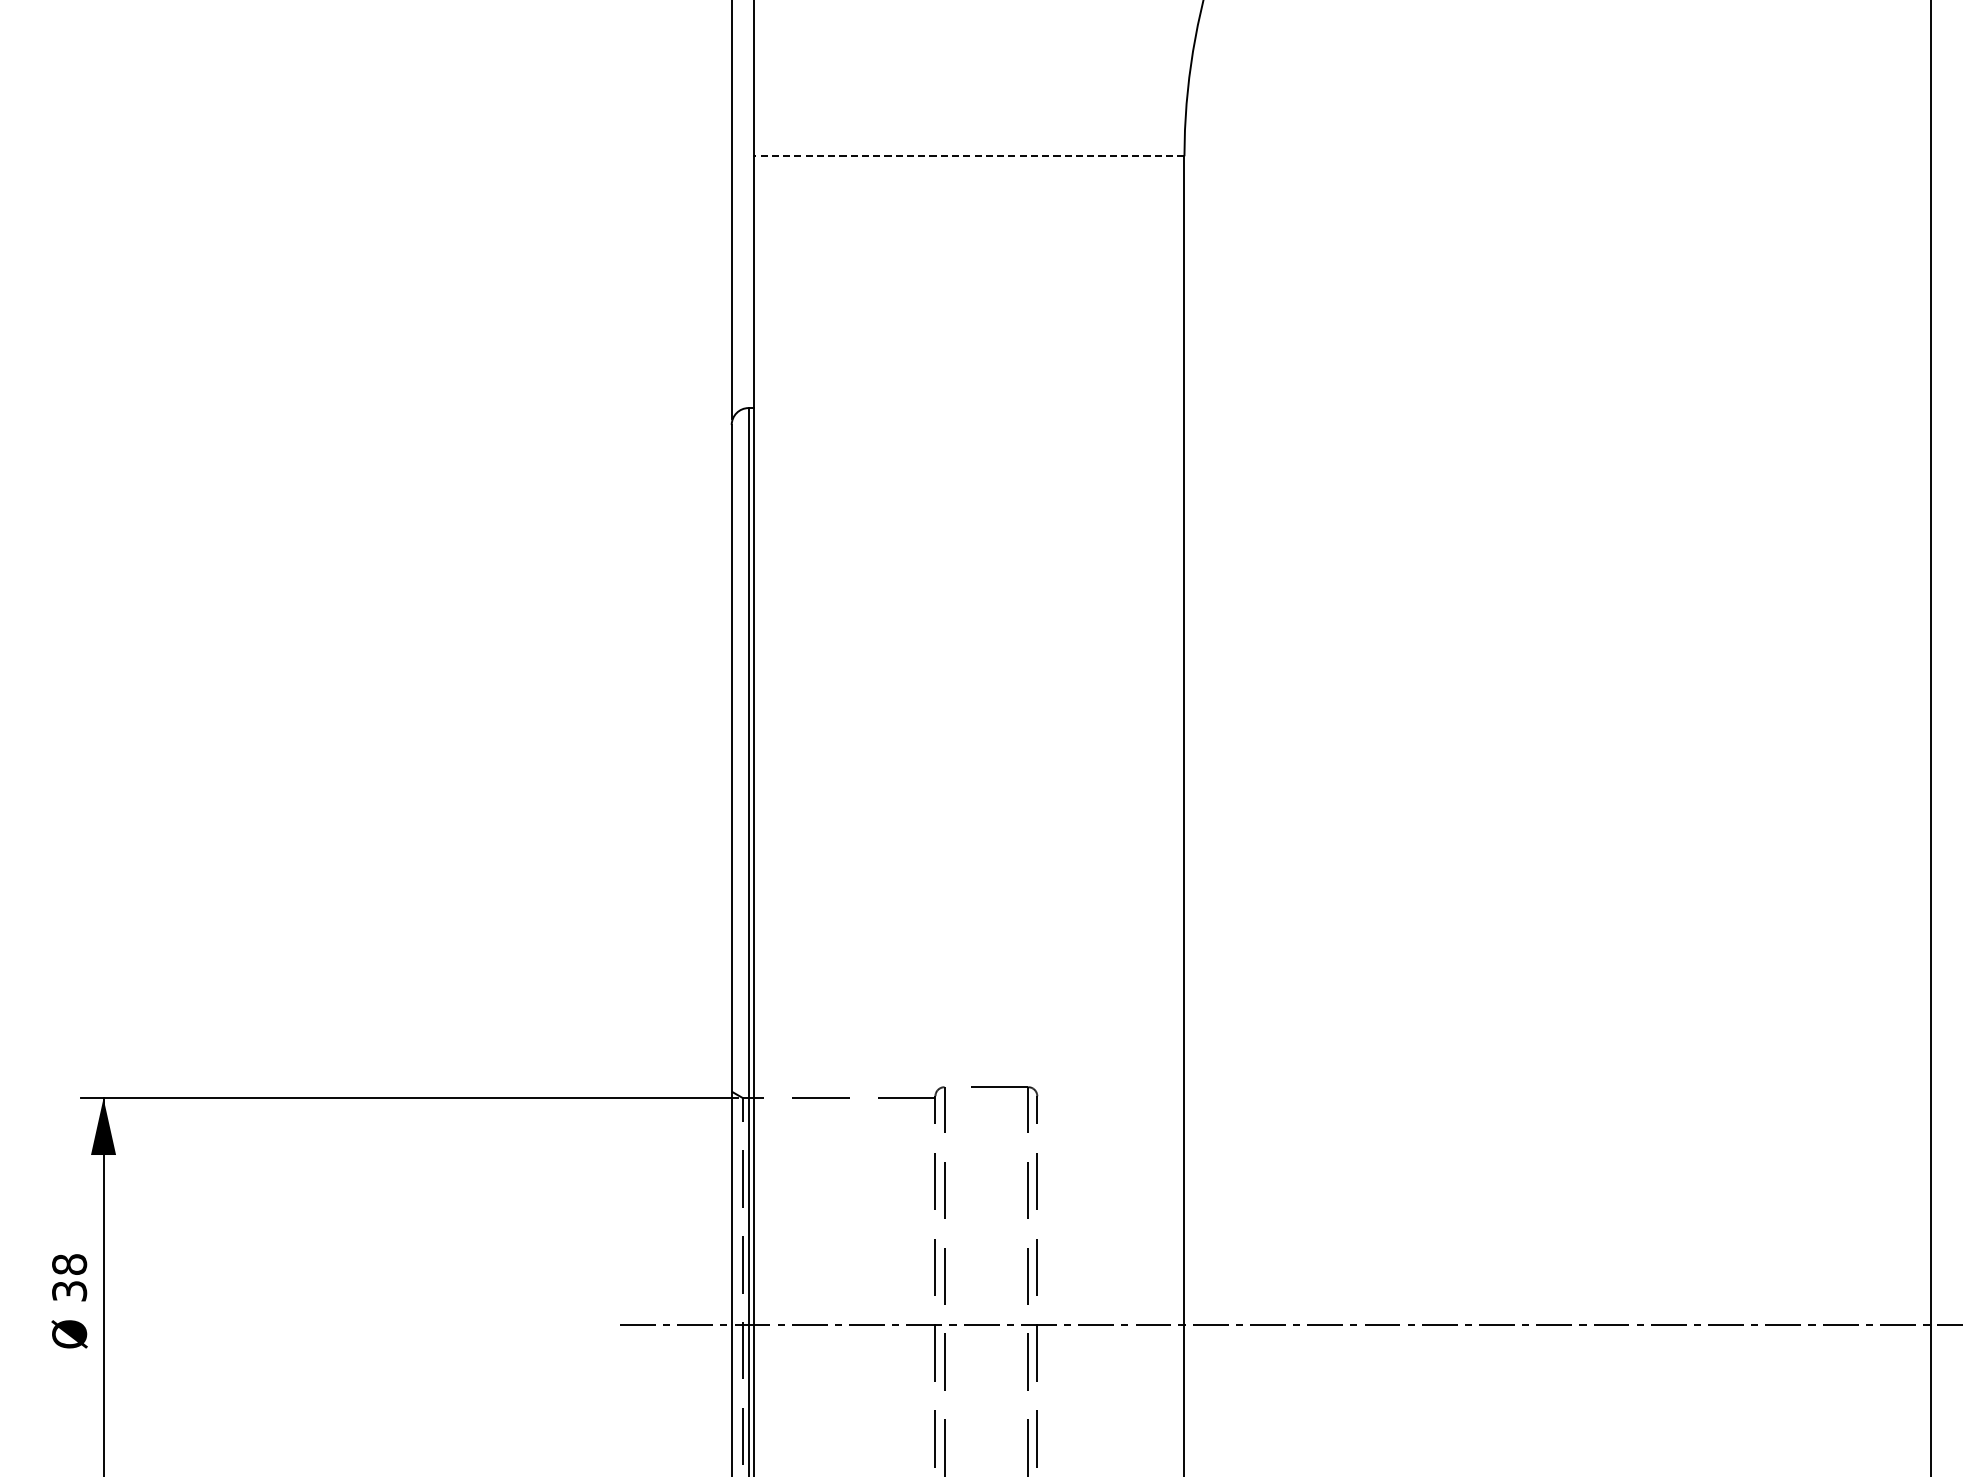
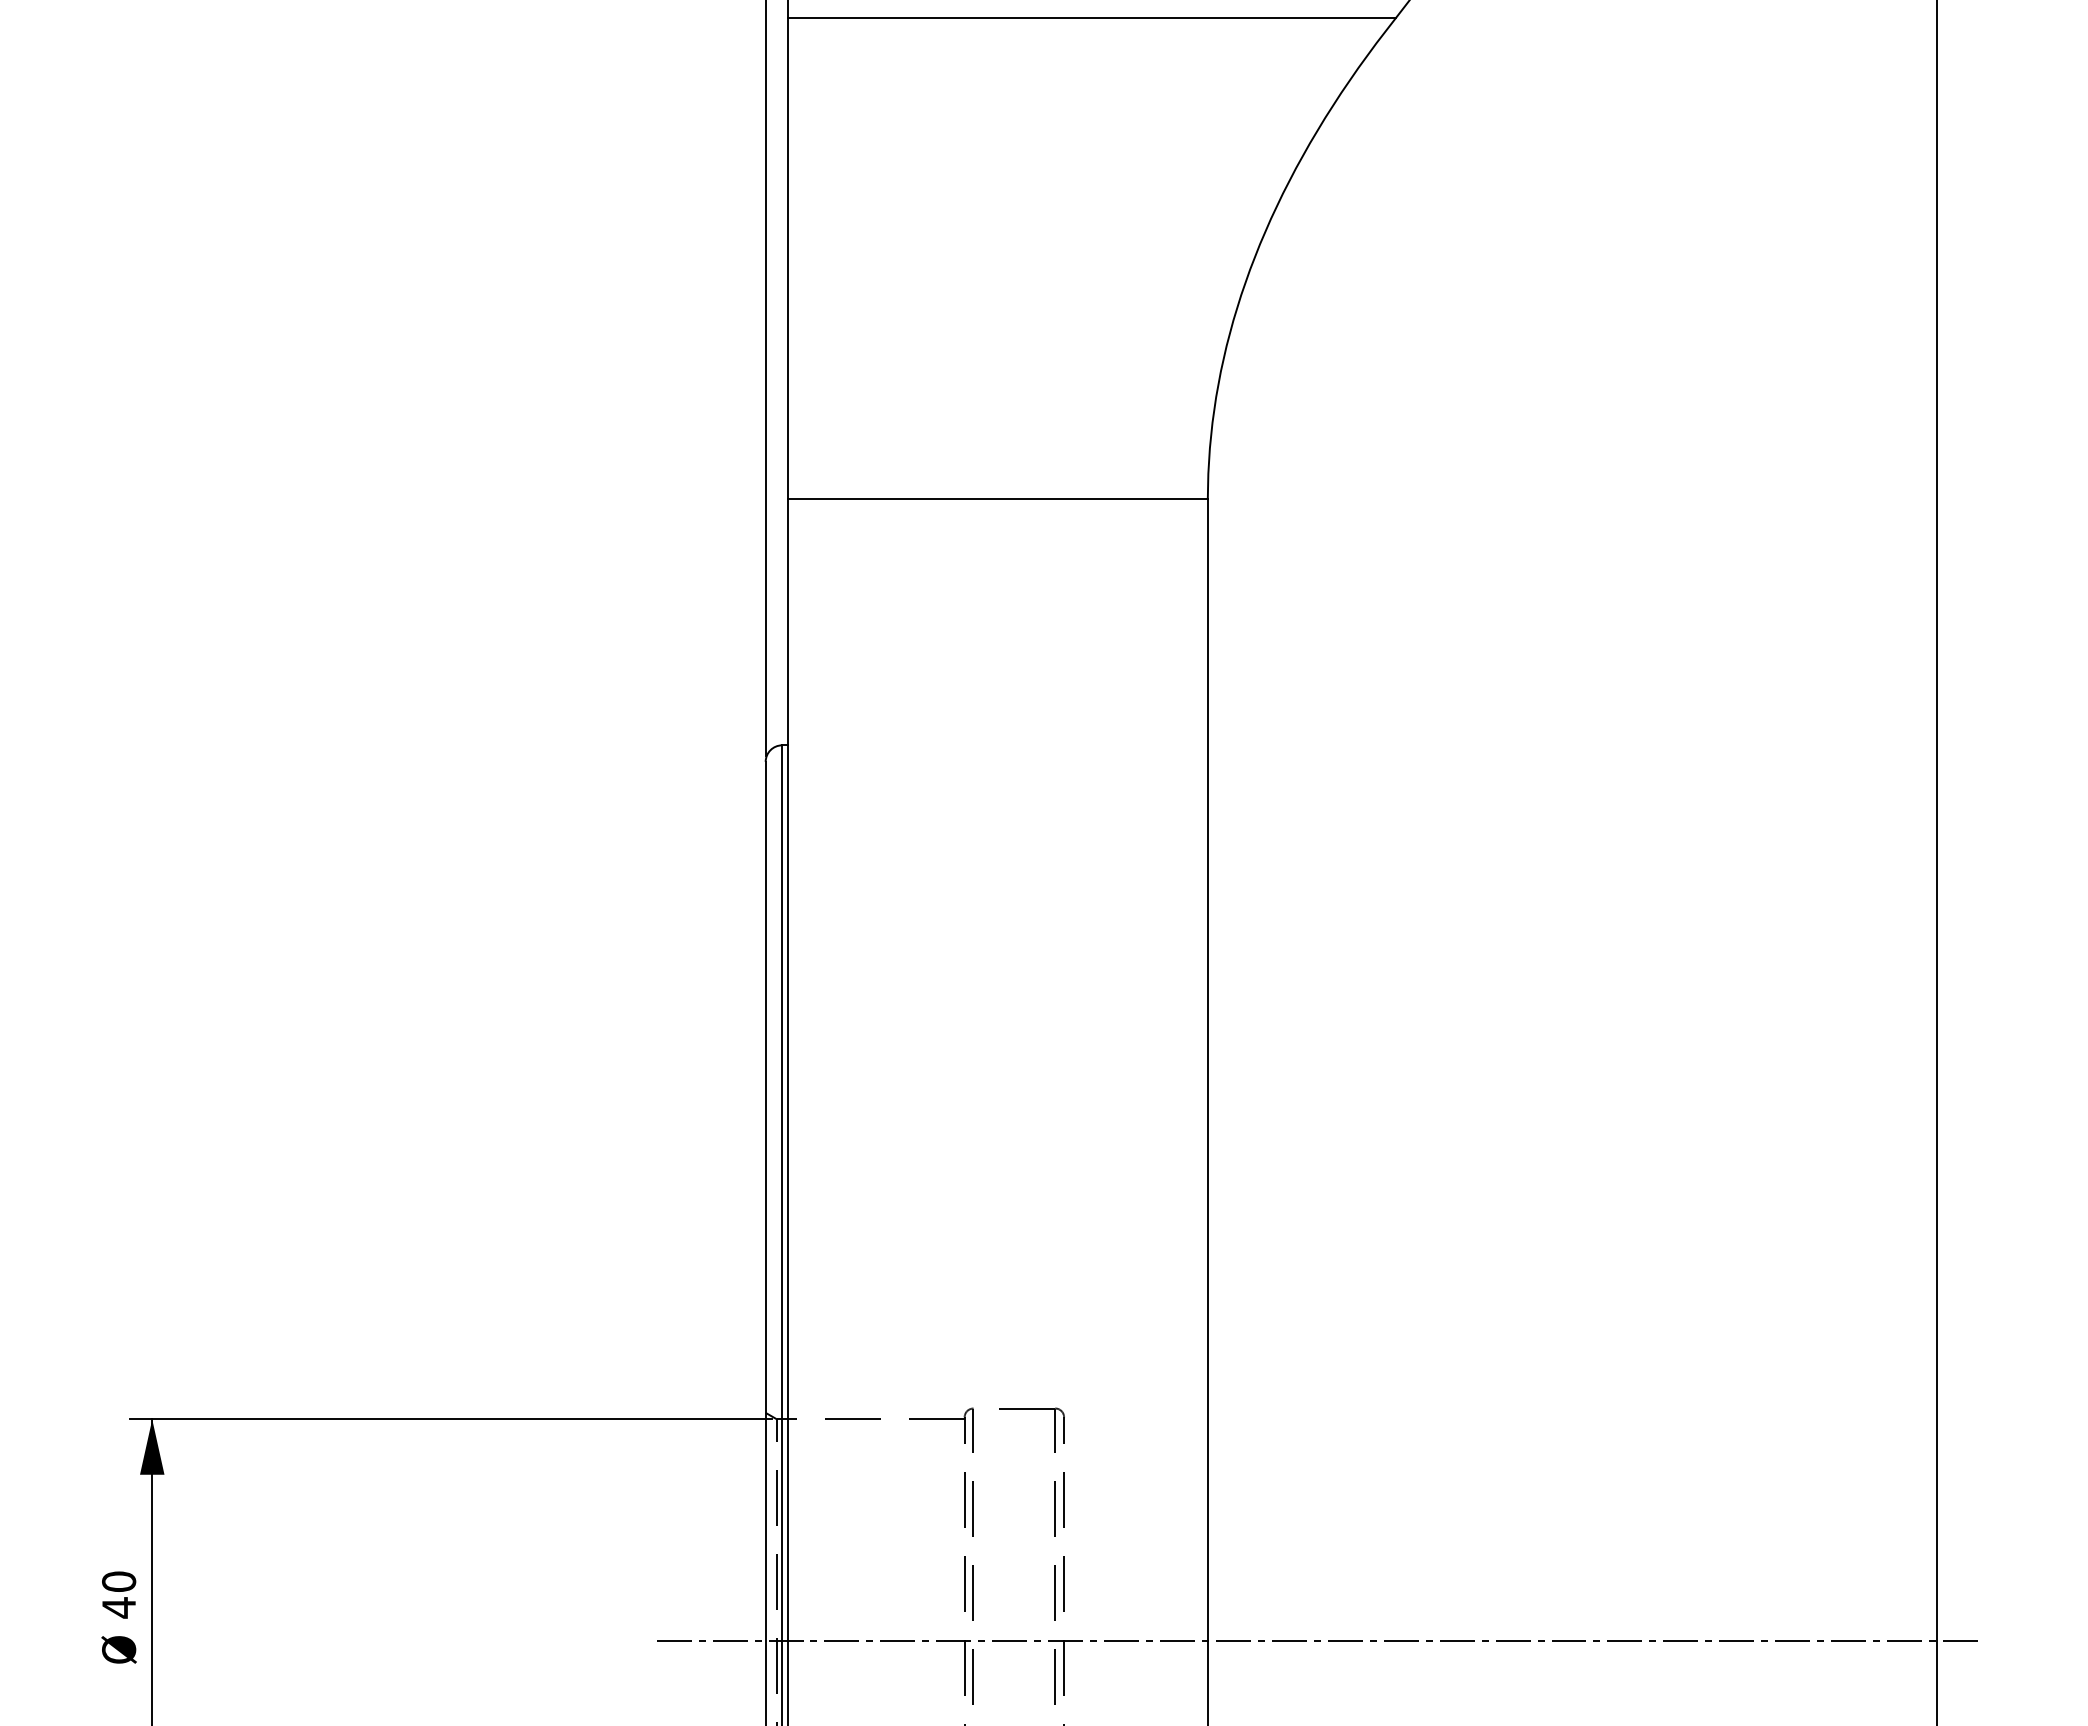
line: (969, 156) -> (997, 499), dashed -> solid
text: (70, 1277) -> (119, 1594), 38 -> 40

